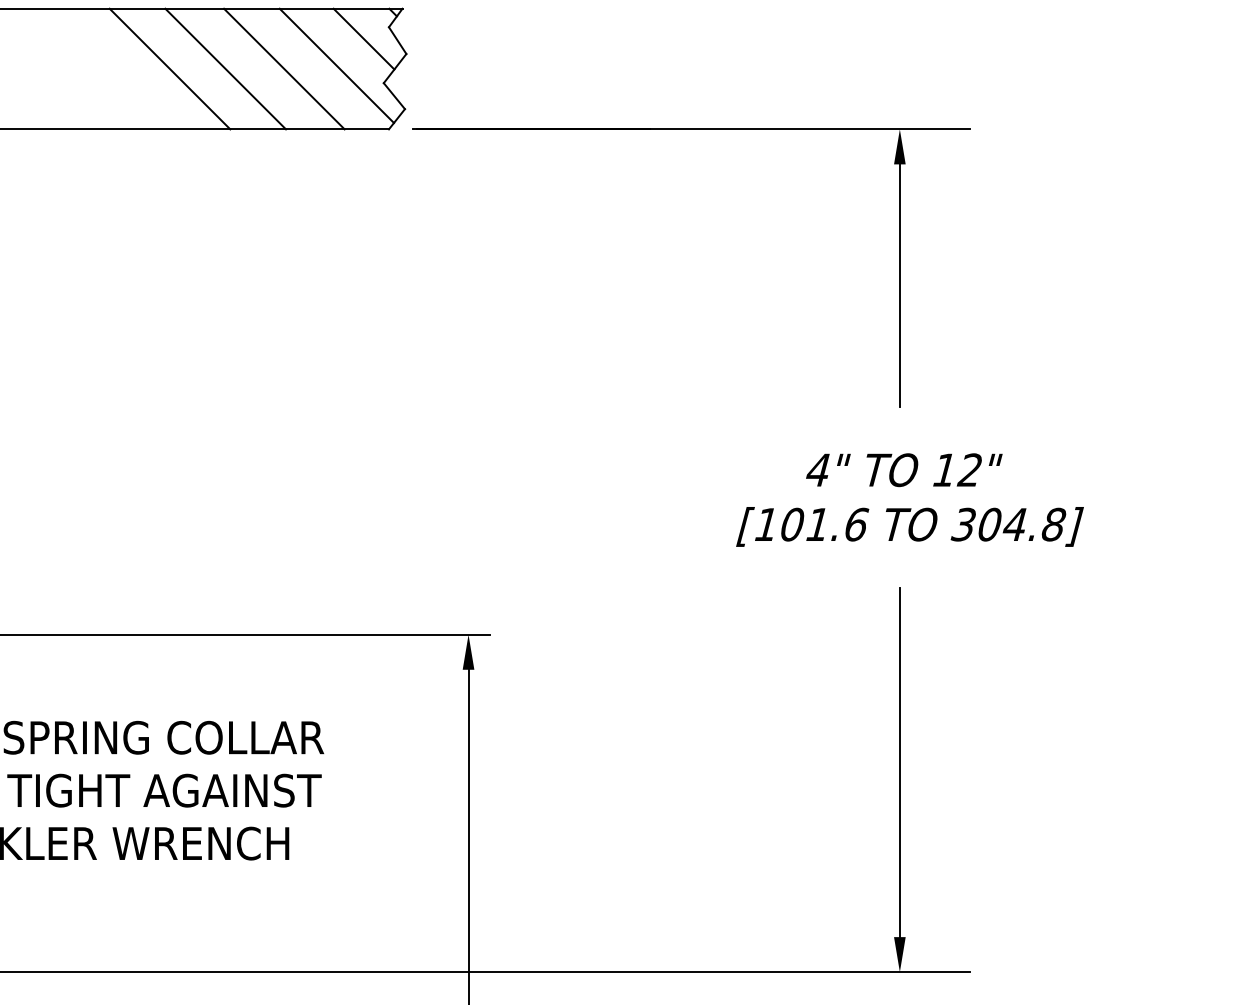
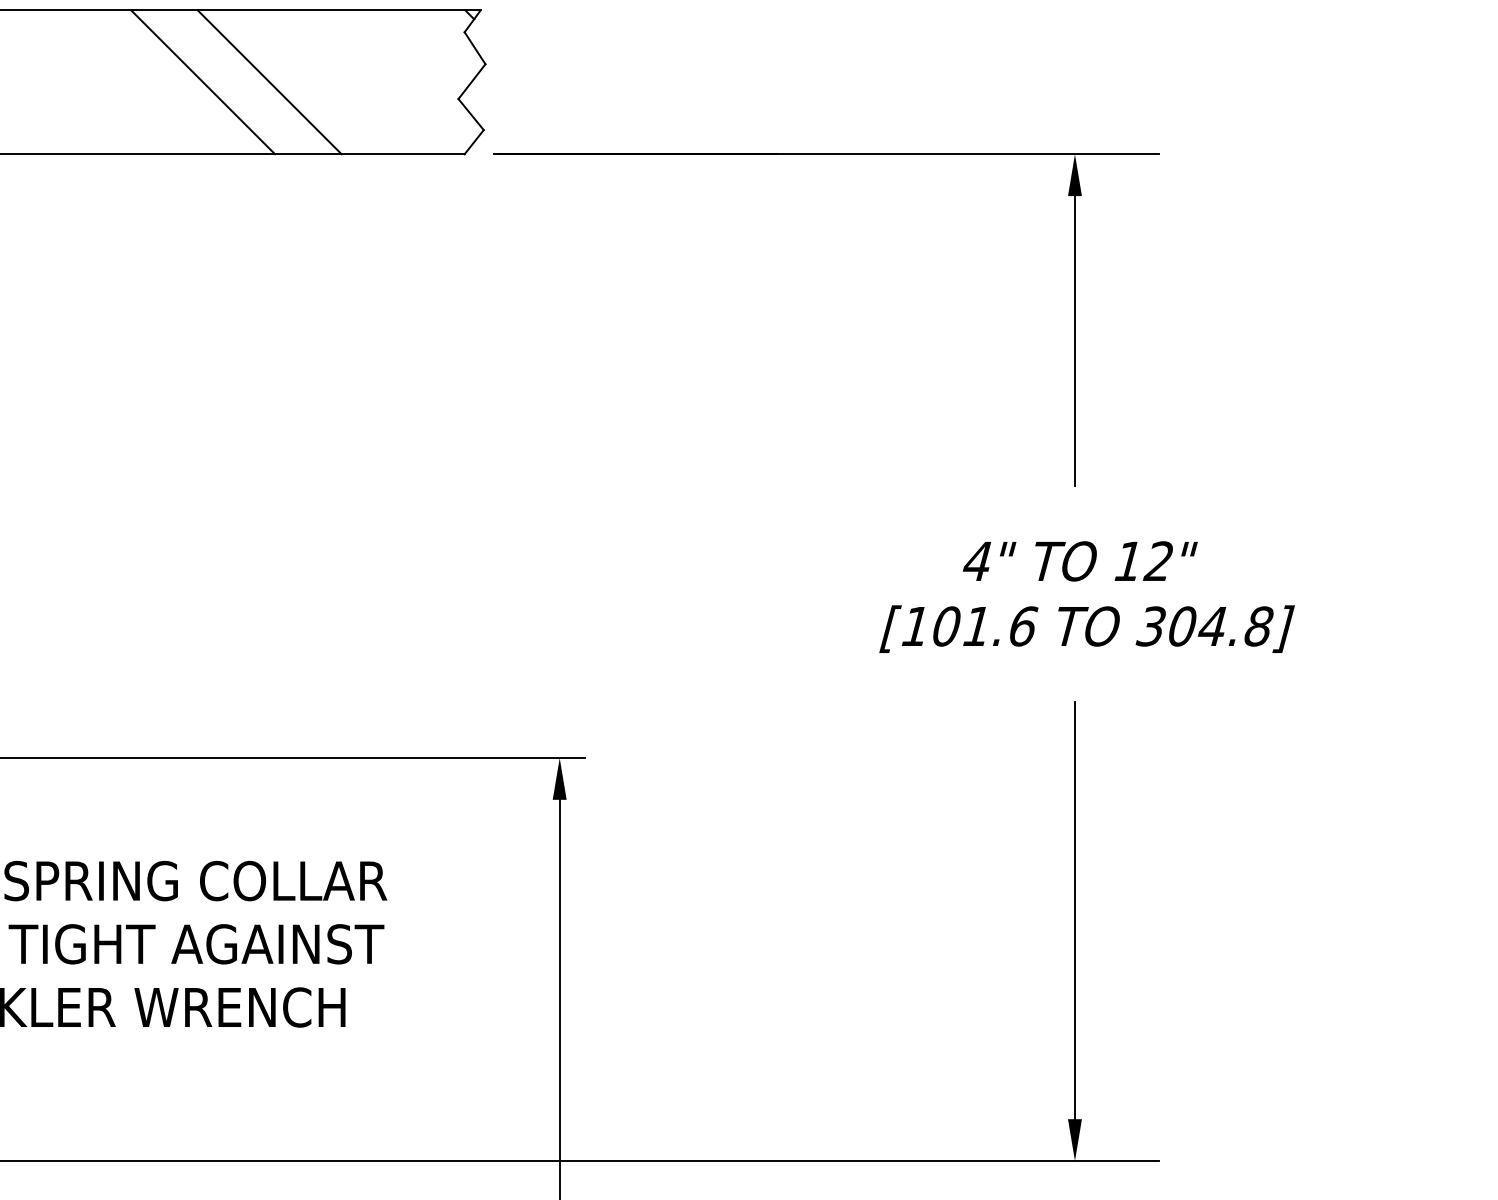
line: (363, 39) -> (434, 46), removed
line: (336, 65) -> (402, 78), removed
line: (284, 69) -> (339, 82), removed

